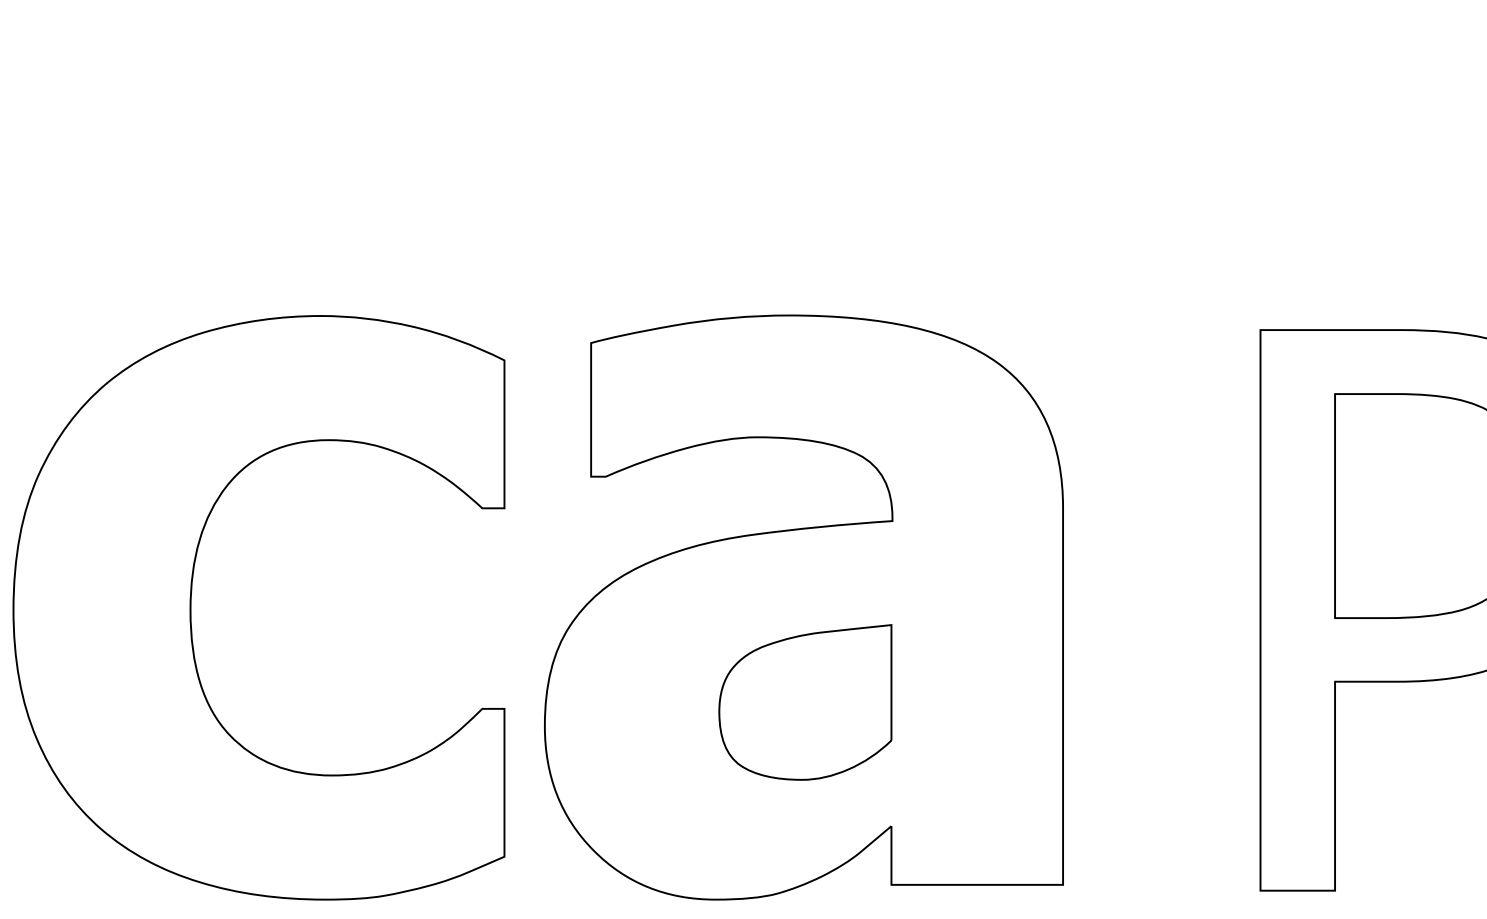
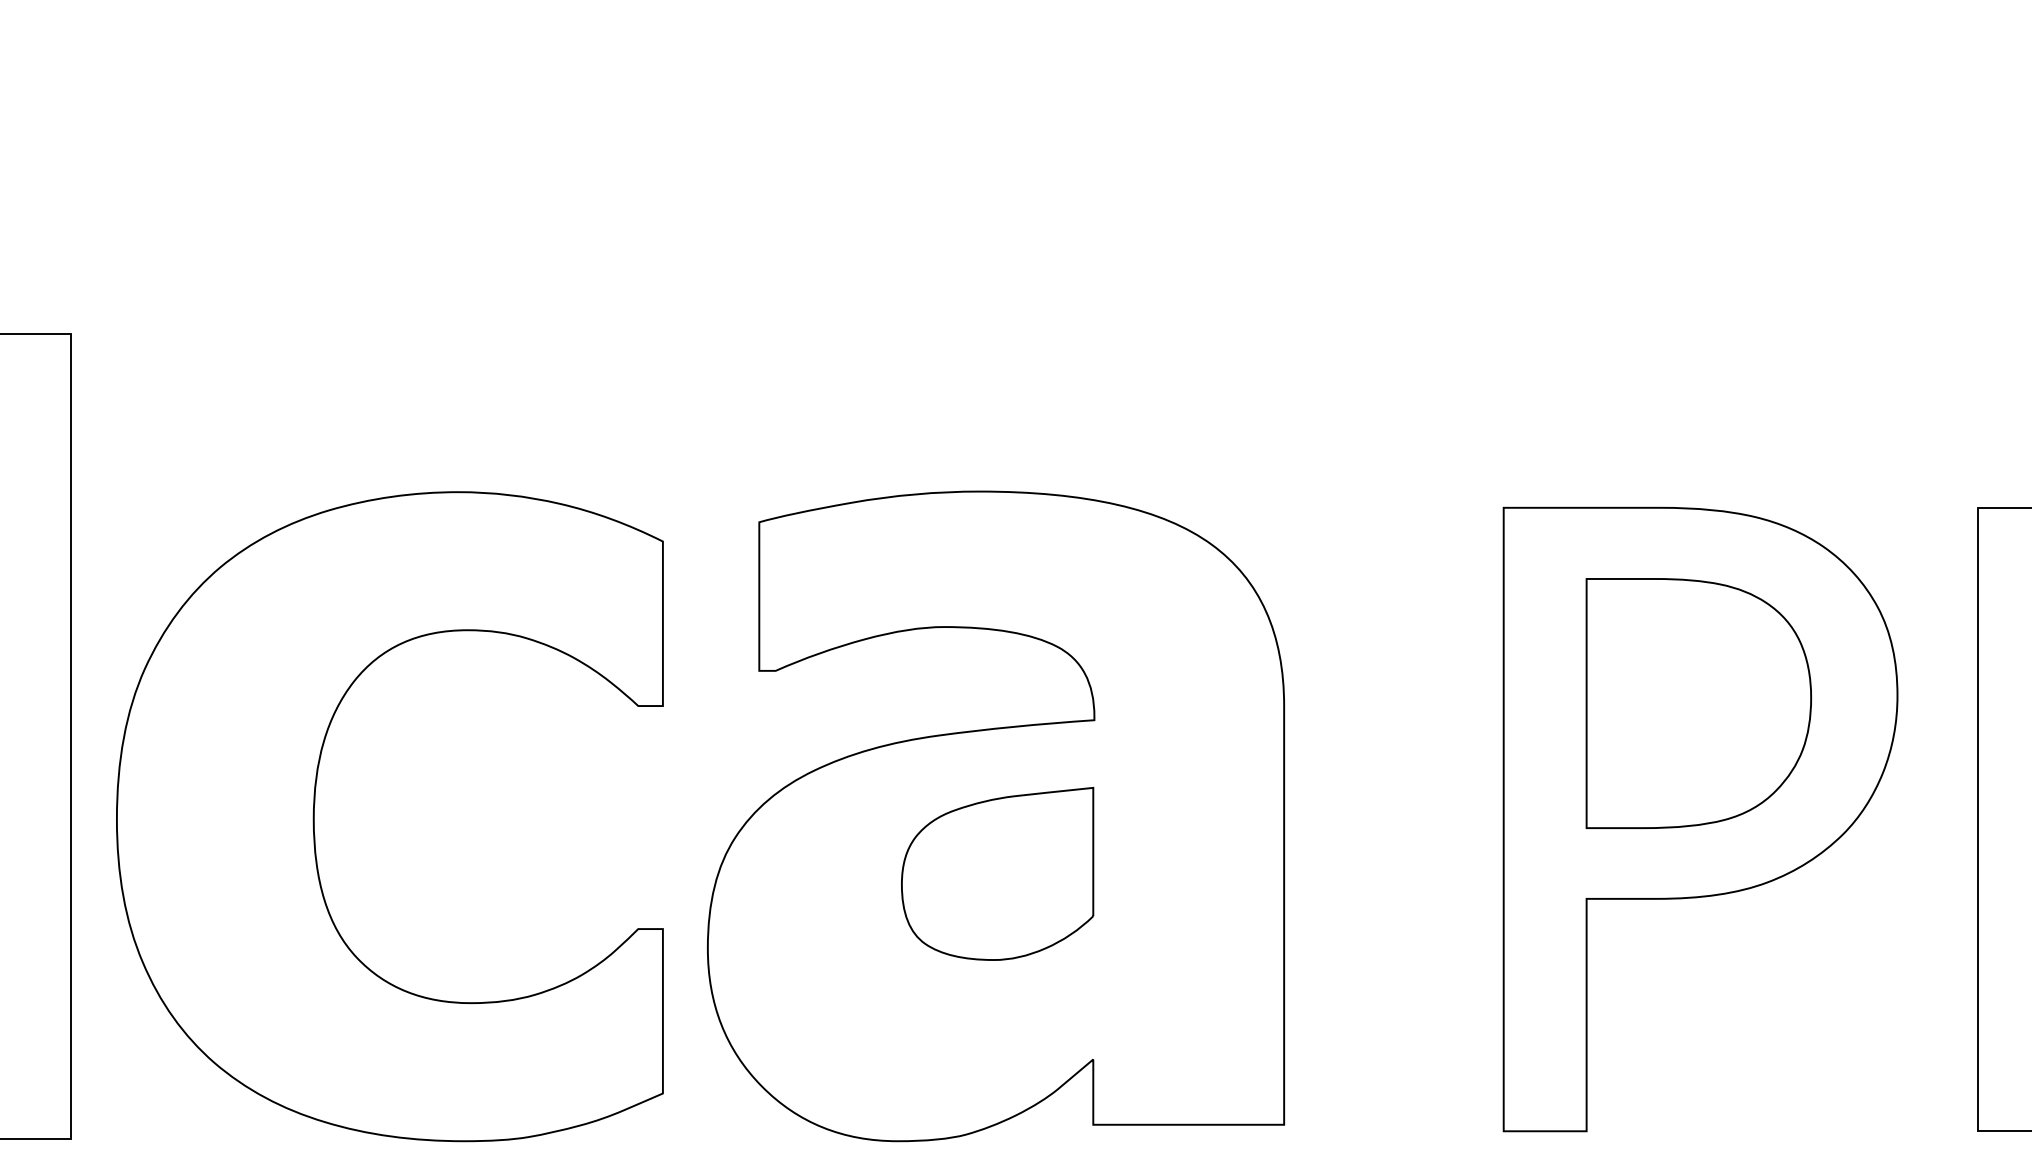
part: (805, 702) -> (997, 873), moved

